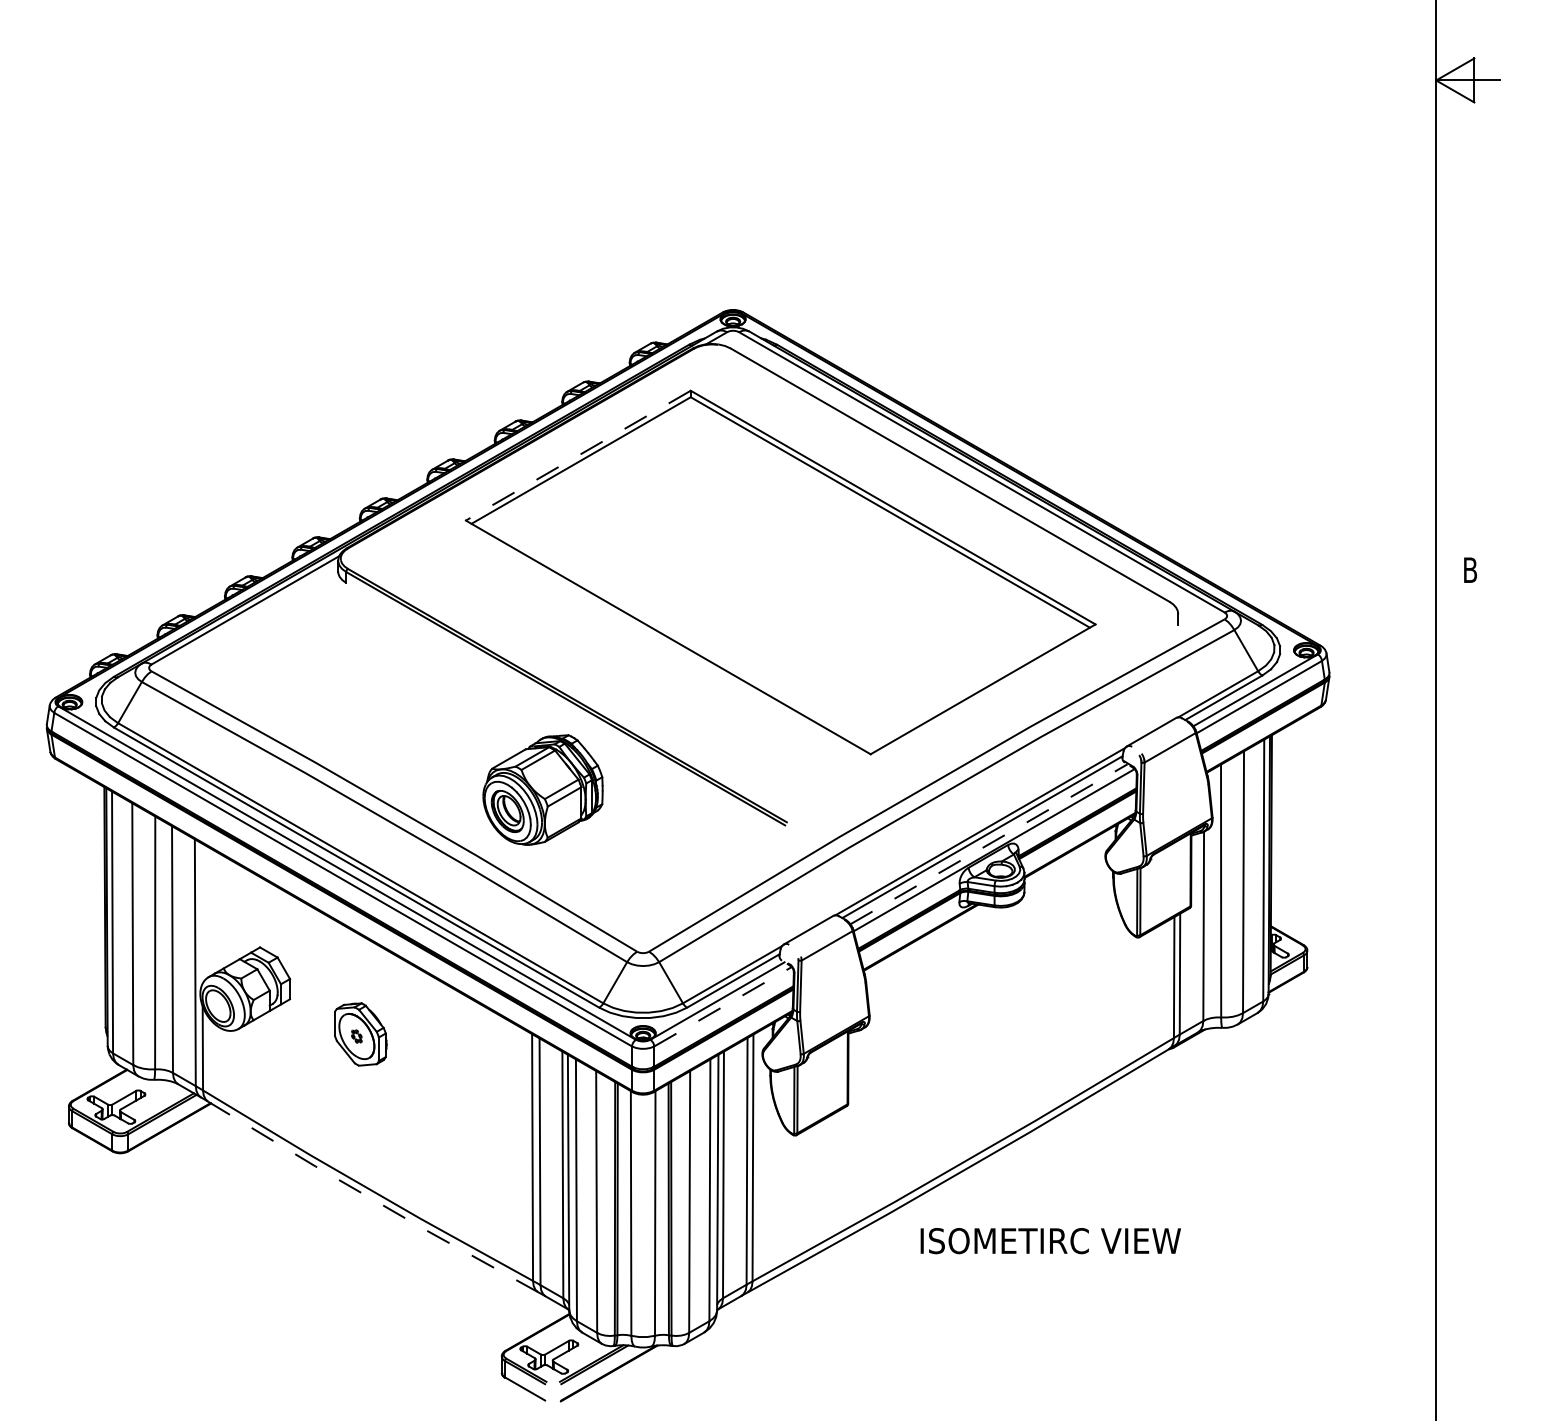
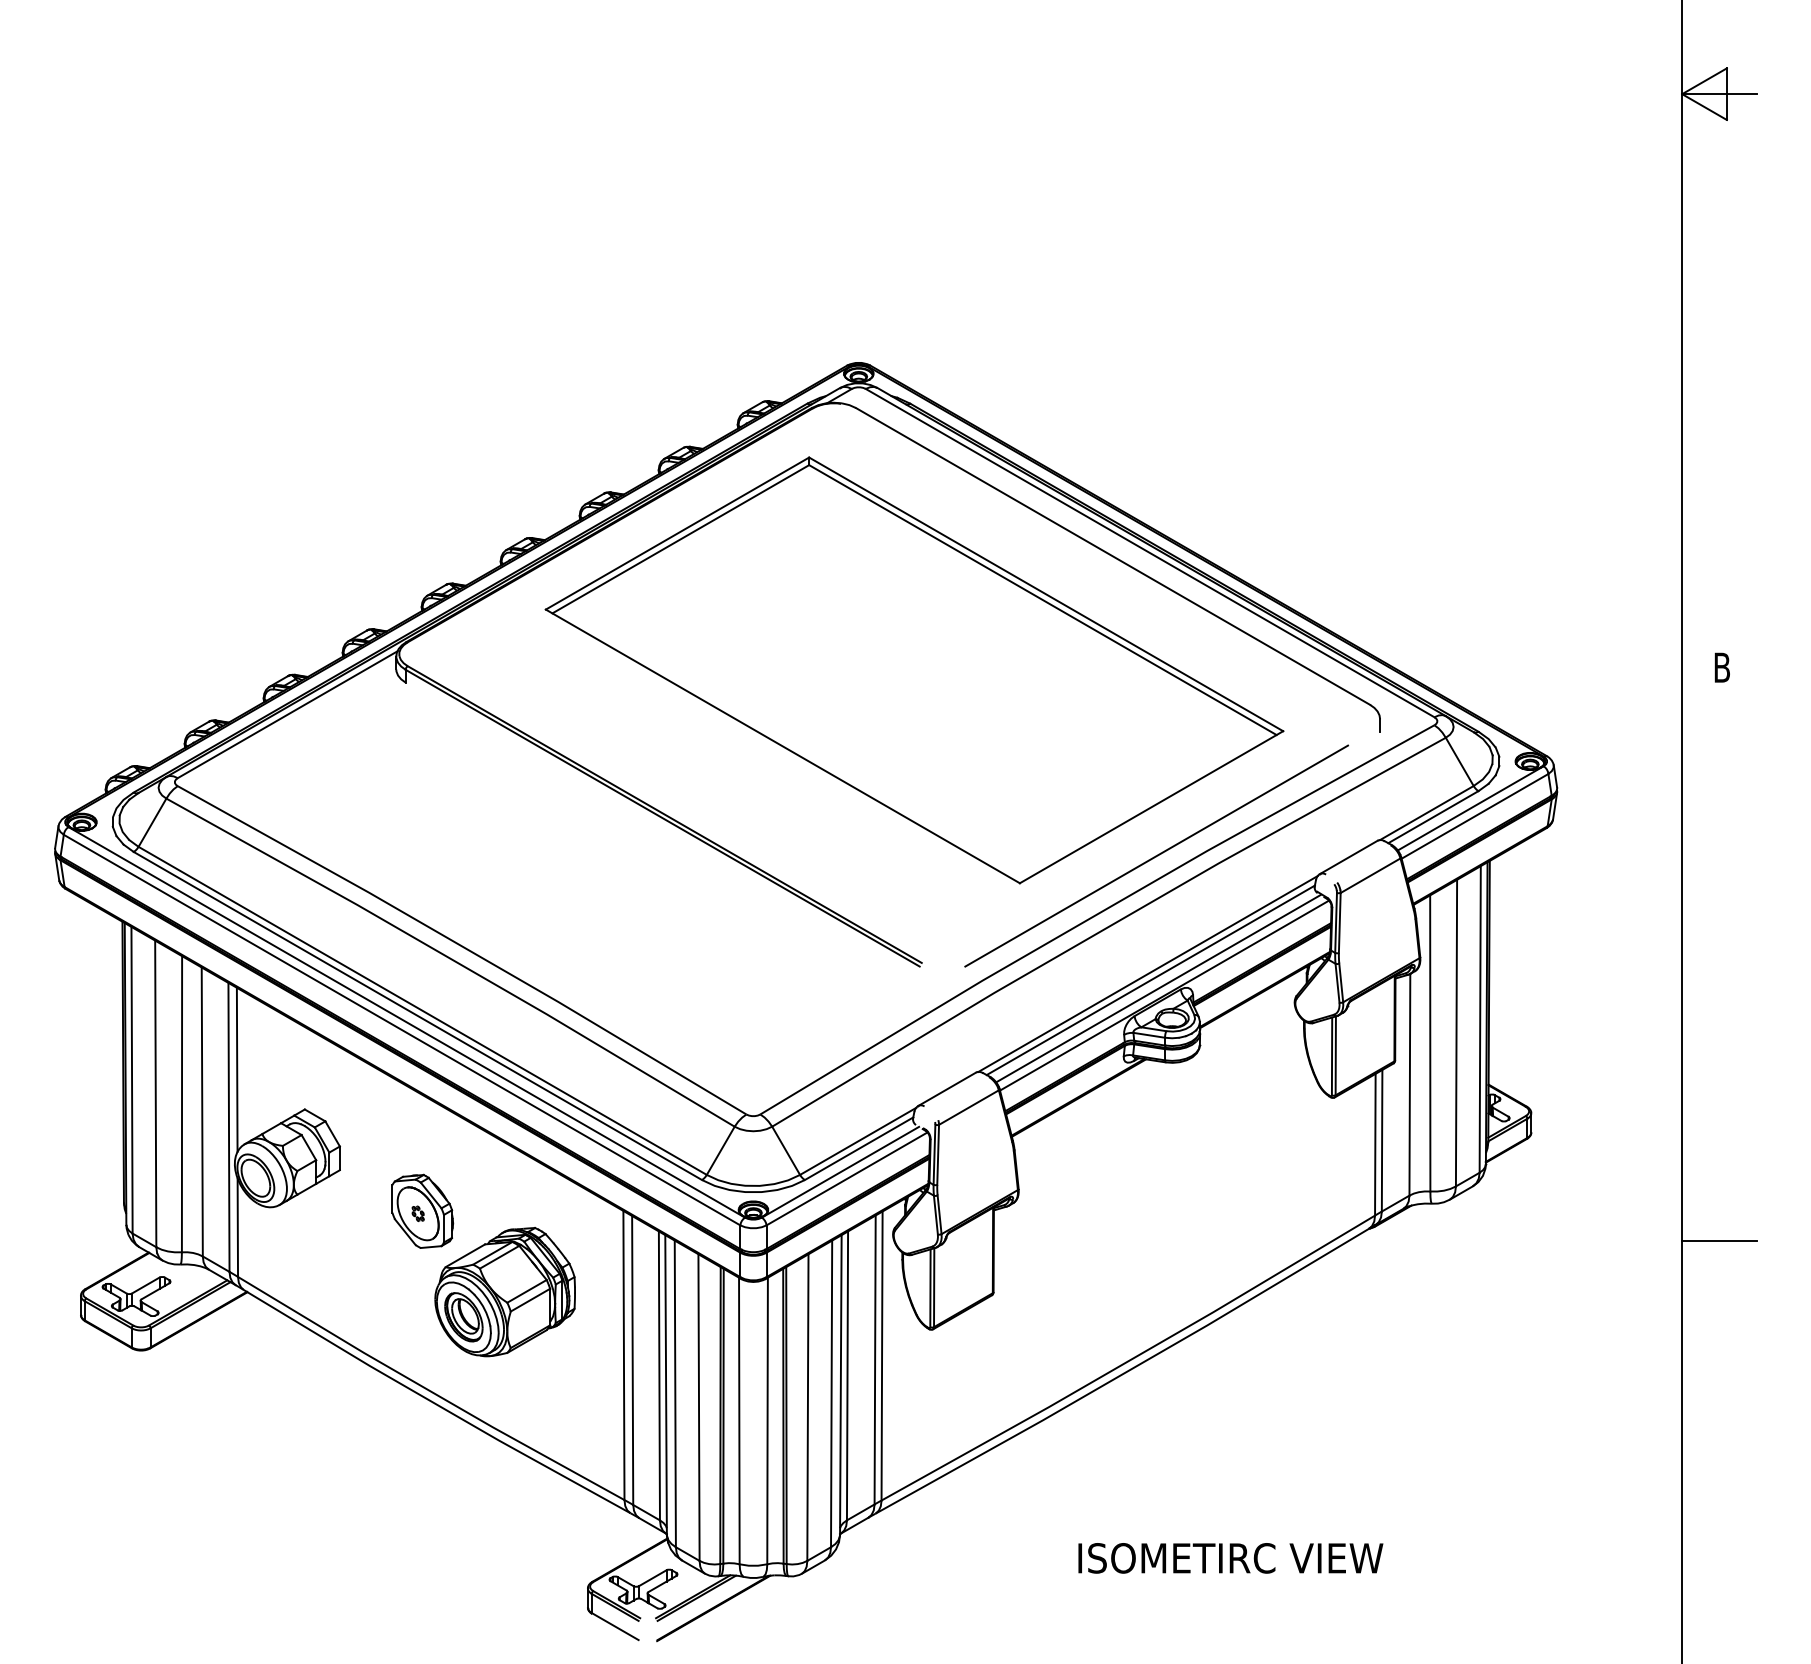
line: (578, 455) -> (677, 533), dashed -> solid
line: (987, 730) -> (1156, 855), added
part: (542, 790) -> (504, 1292), moved
line: (989, 844) -> (1158, 988), dashed -> solid
line: (201, 913) -> (236, 1069), added
line: (723, 1006) -> (847, 1178), dashed -> solid
line: (1468, 1060) -> (1719, 1241), added
line: (371, 1199) -> (435, 1404), dashed -> solid
text: (1050, 1241) -> (1230, 1558), moved

